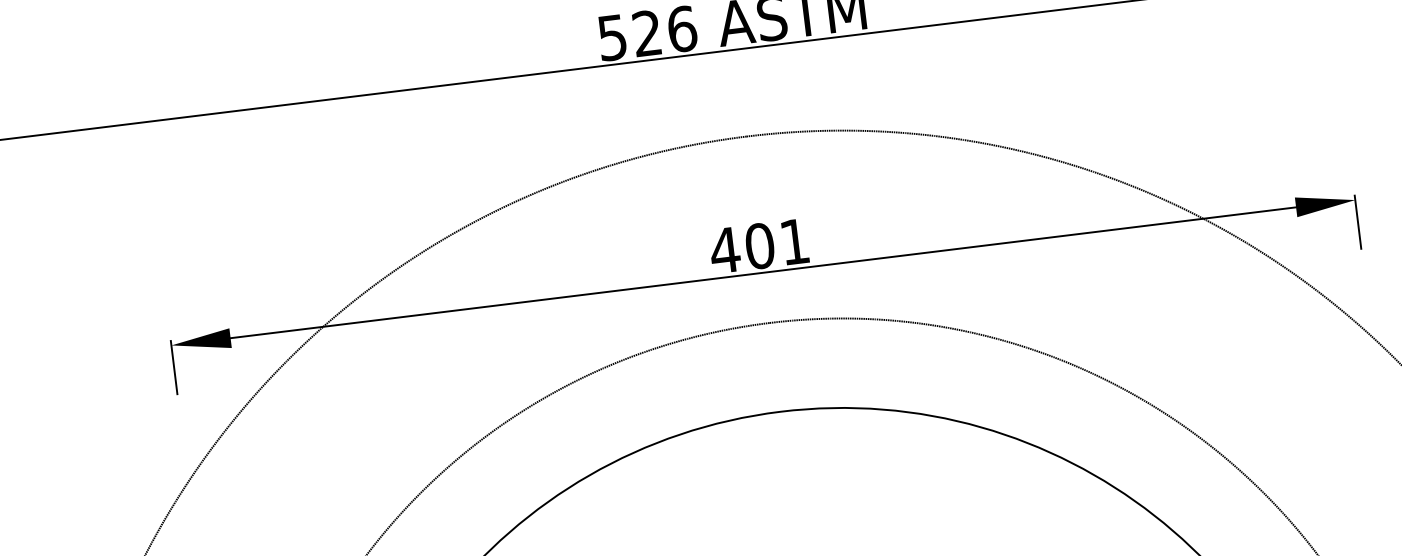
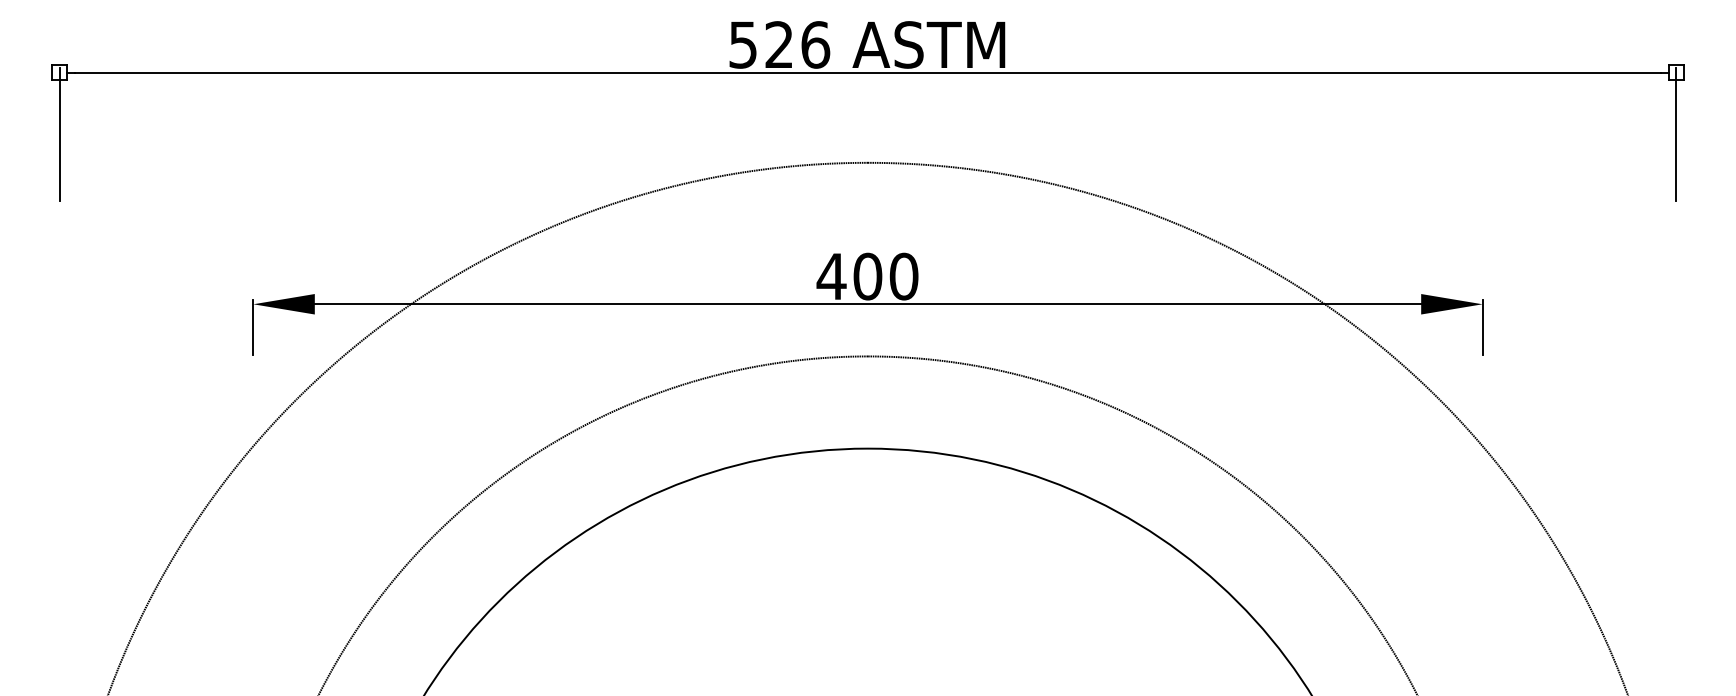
text: (794, 241) -> (903, 276), 401 -> 400

